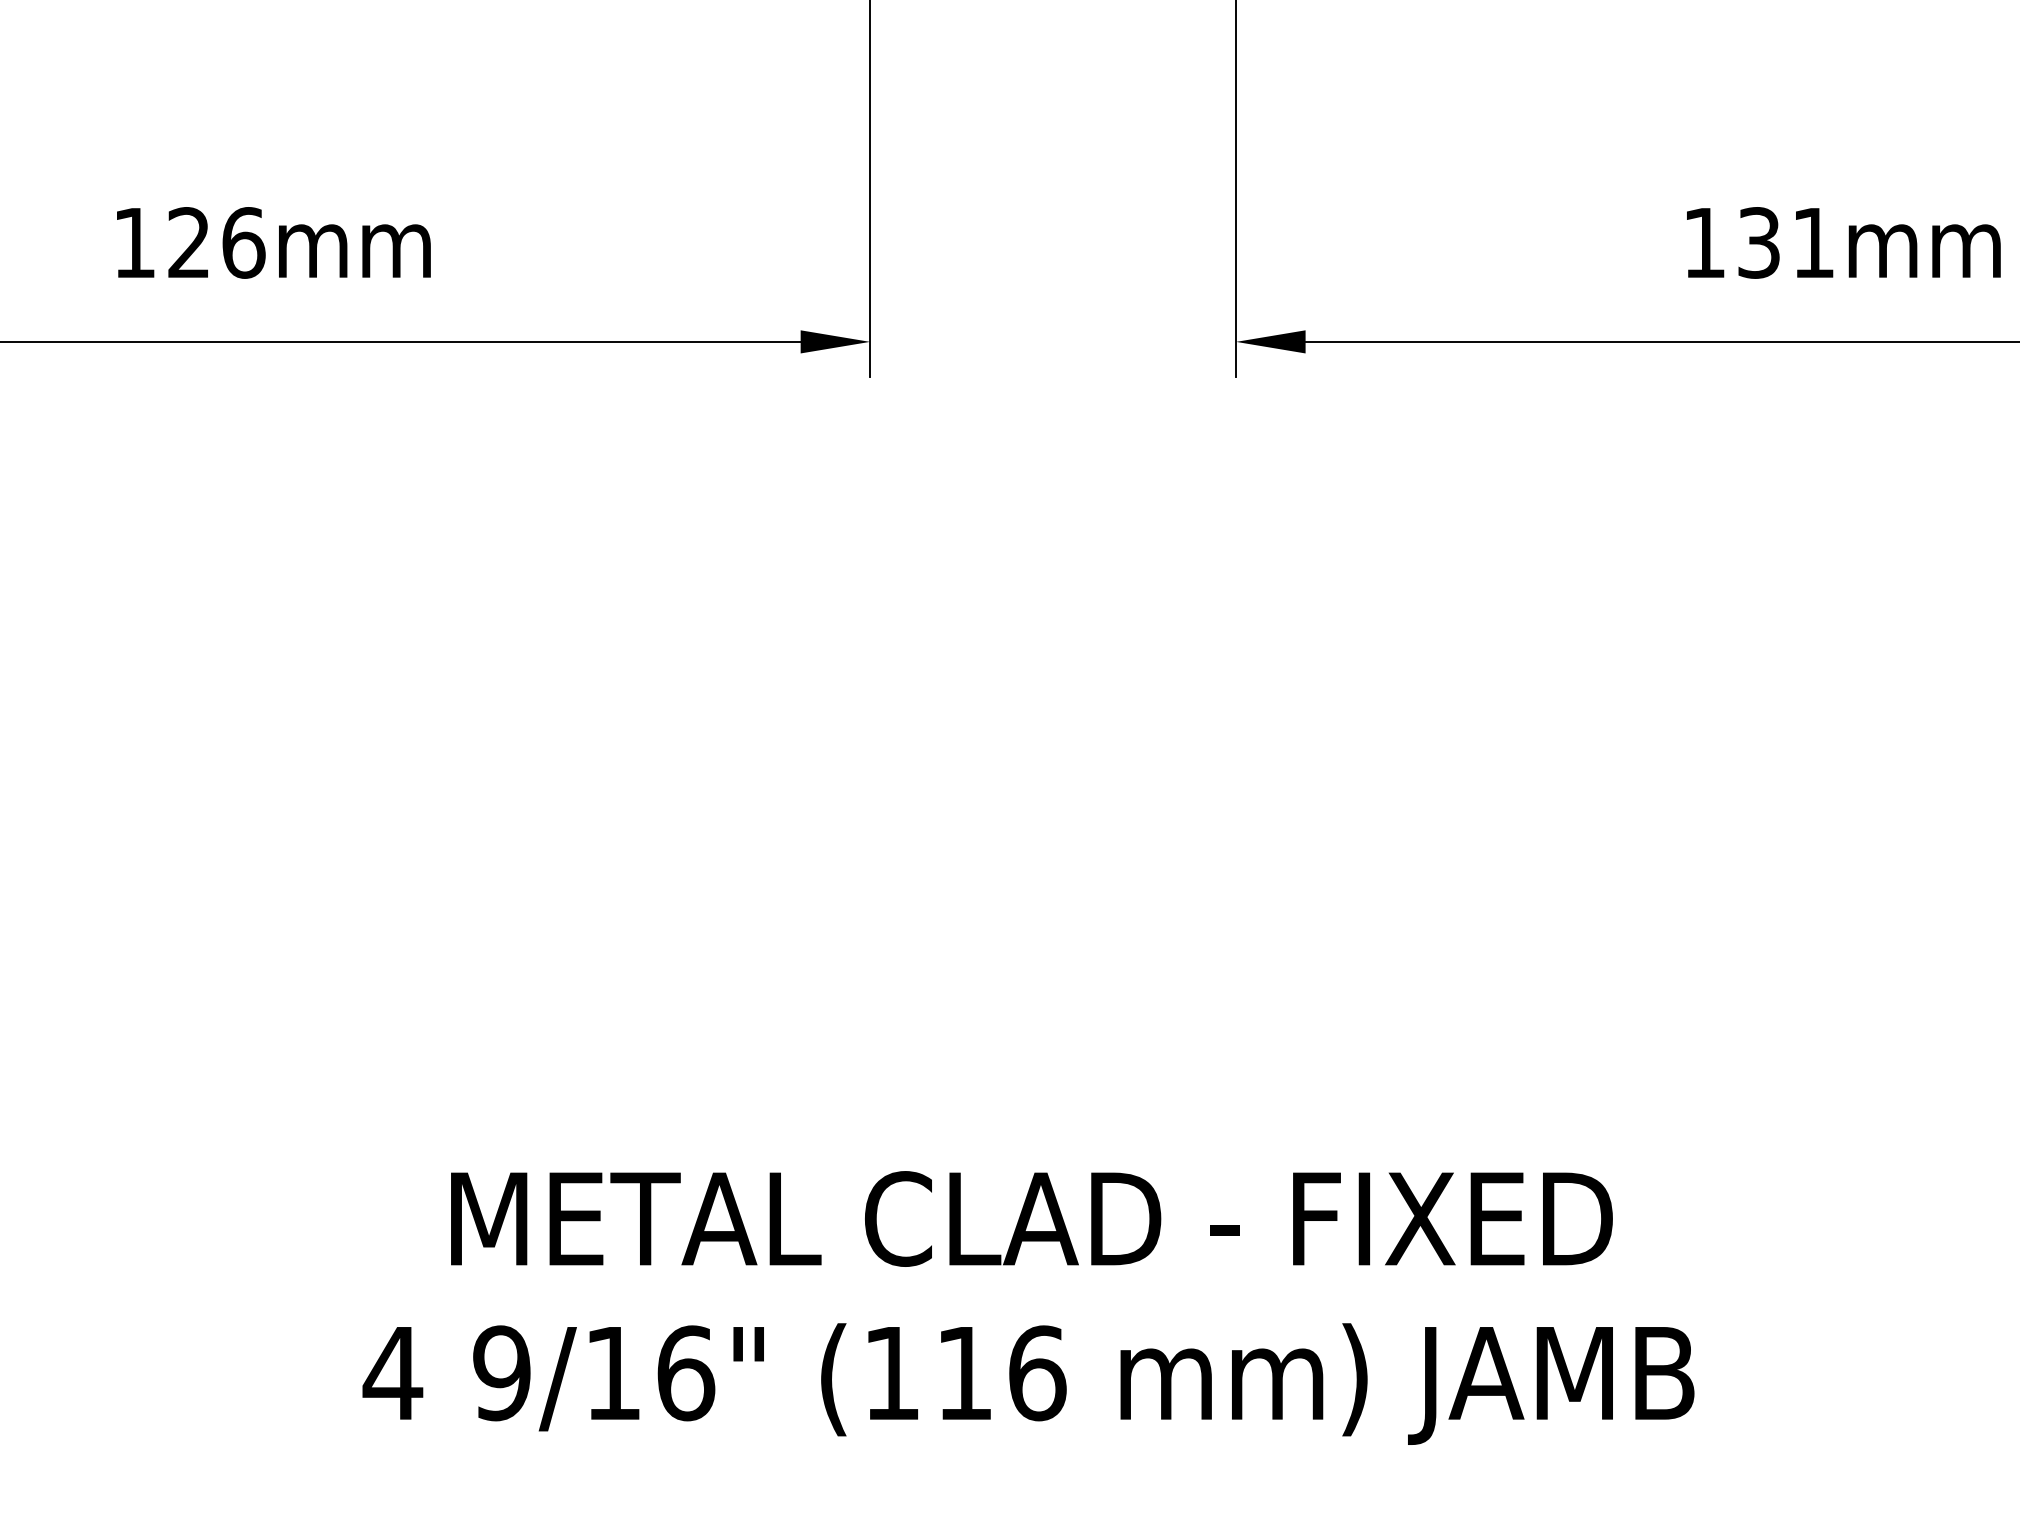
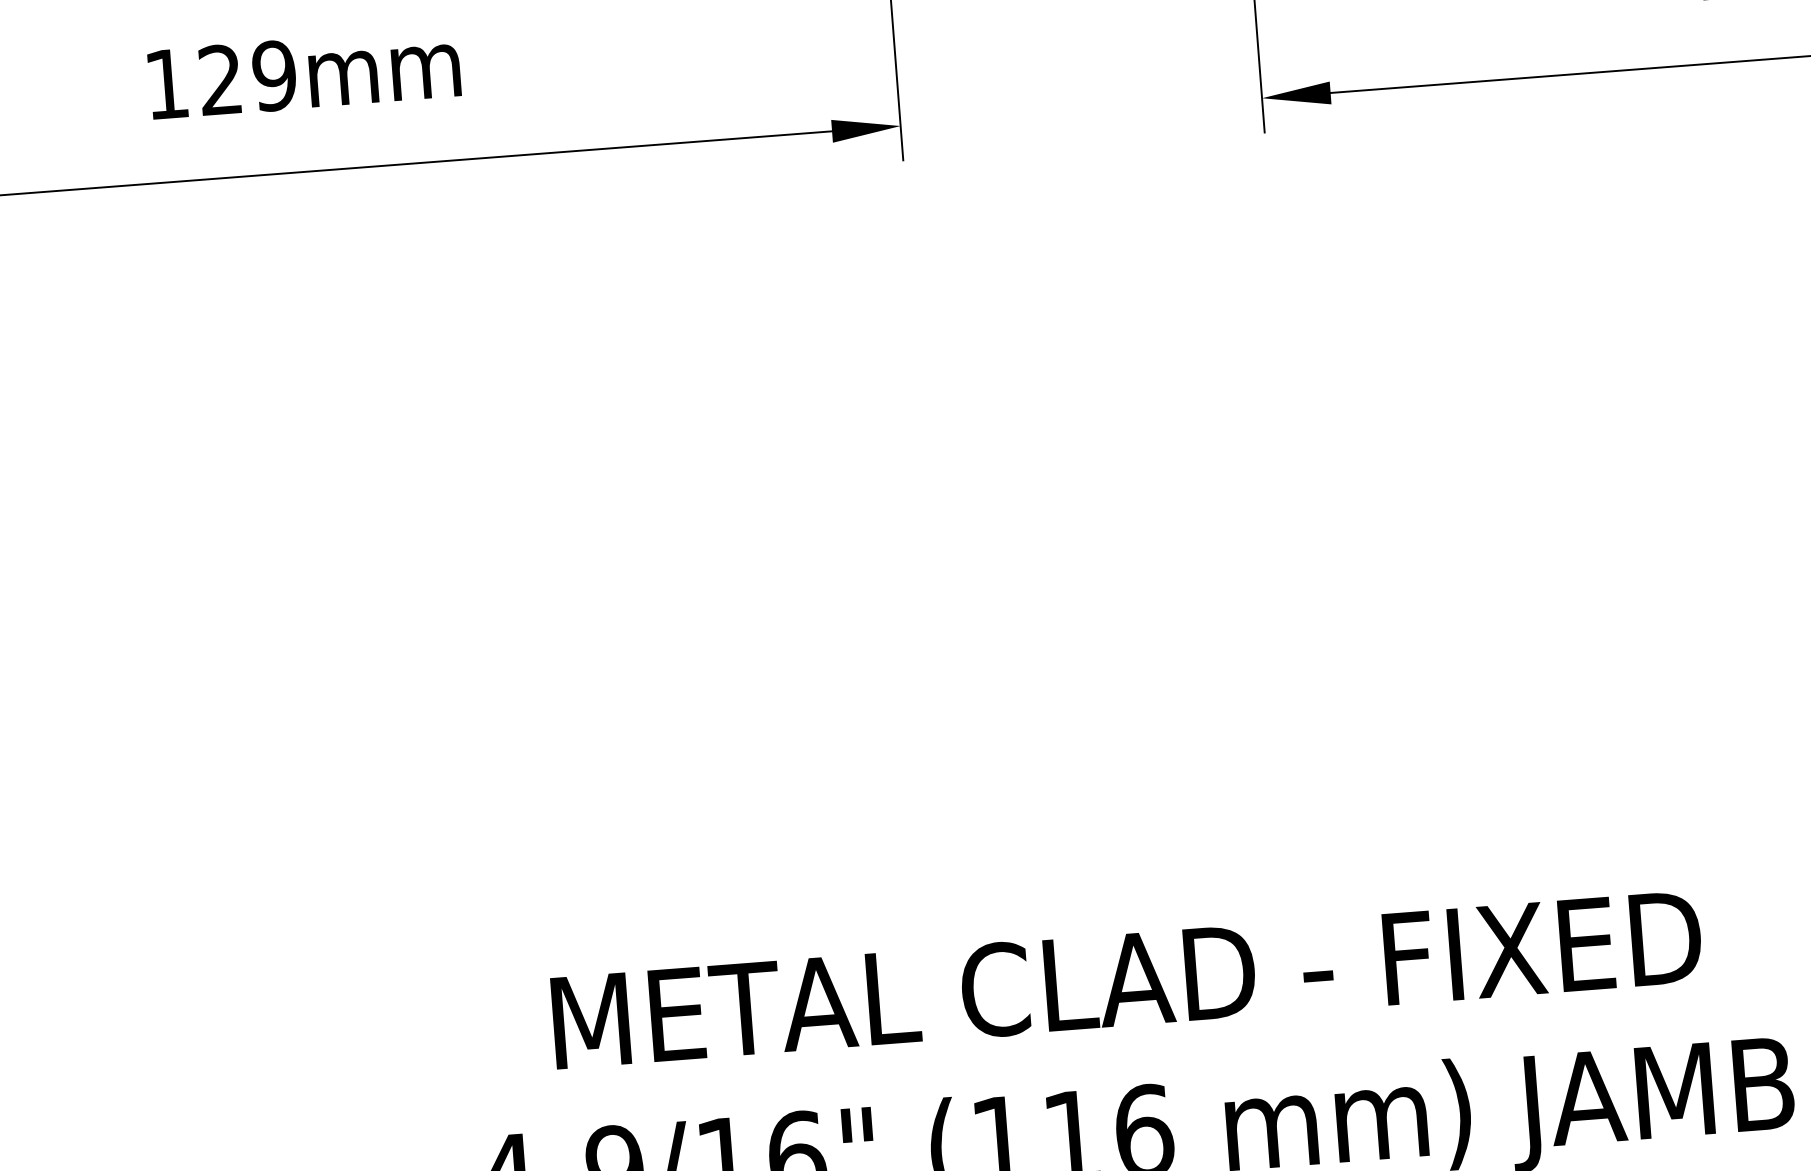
text: (243, 242) -> (274, 75), 126mm -> 129mm

